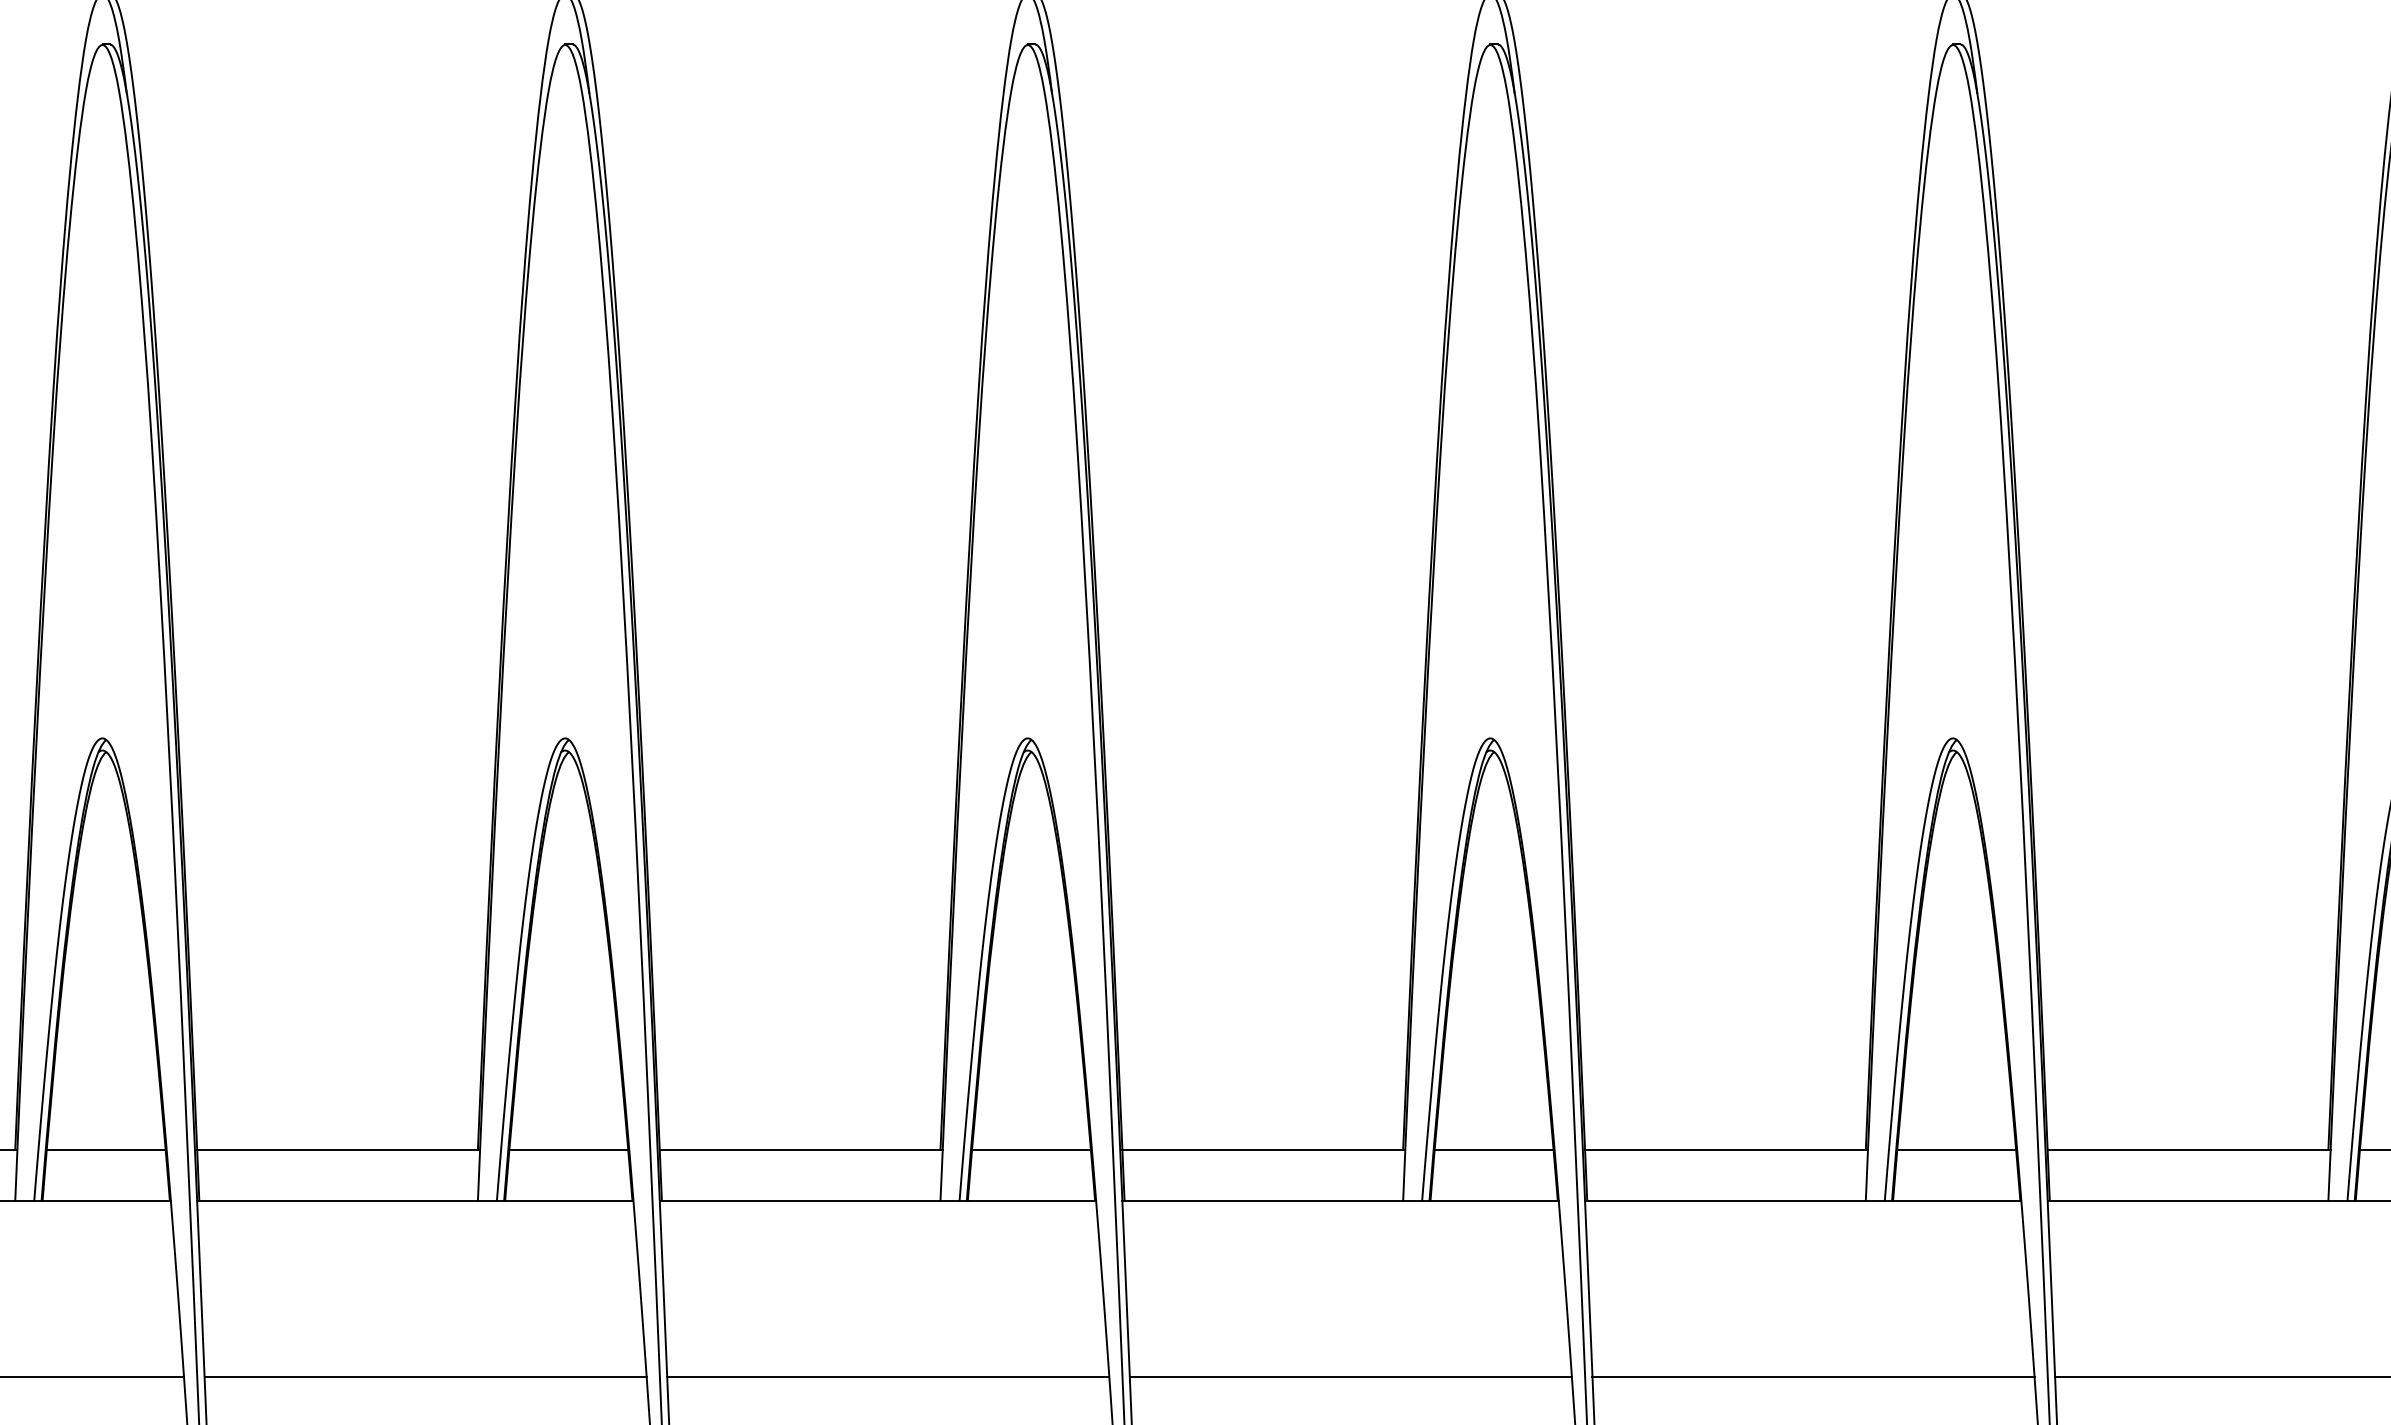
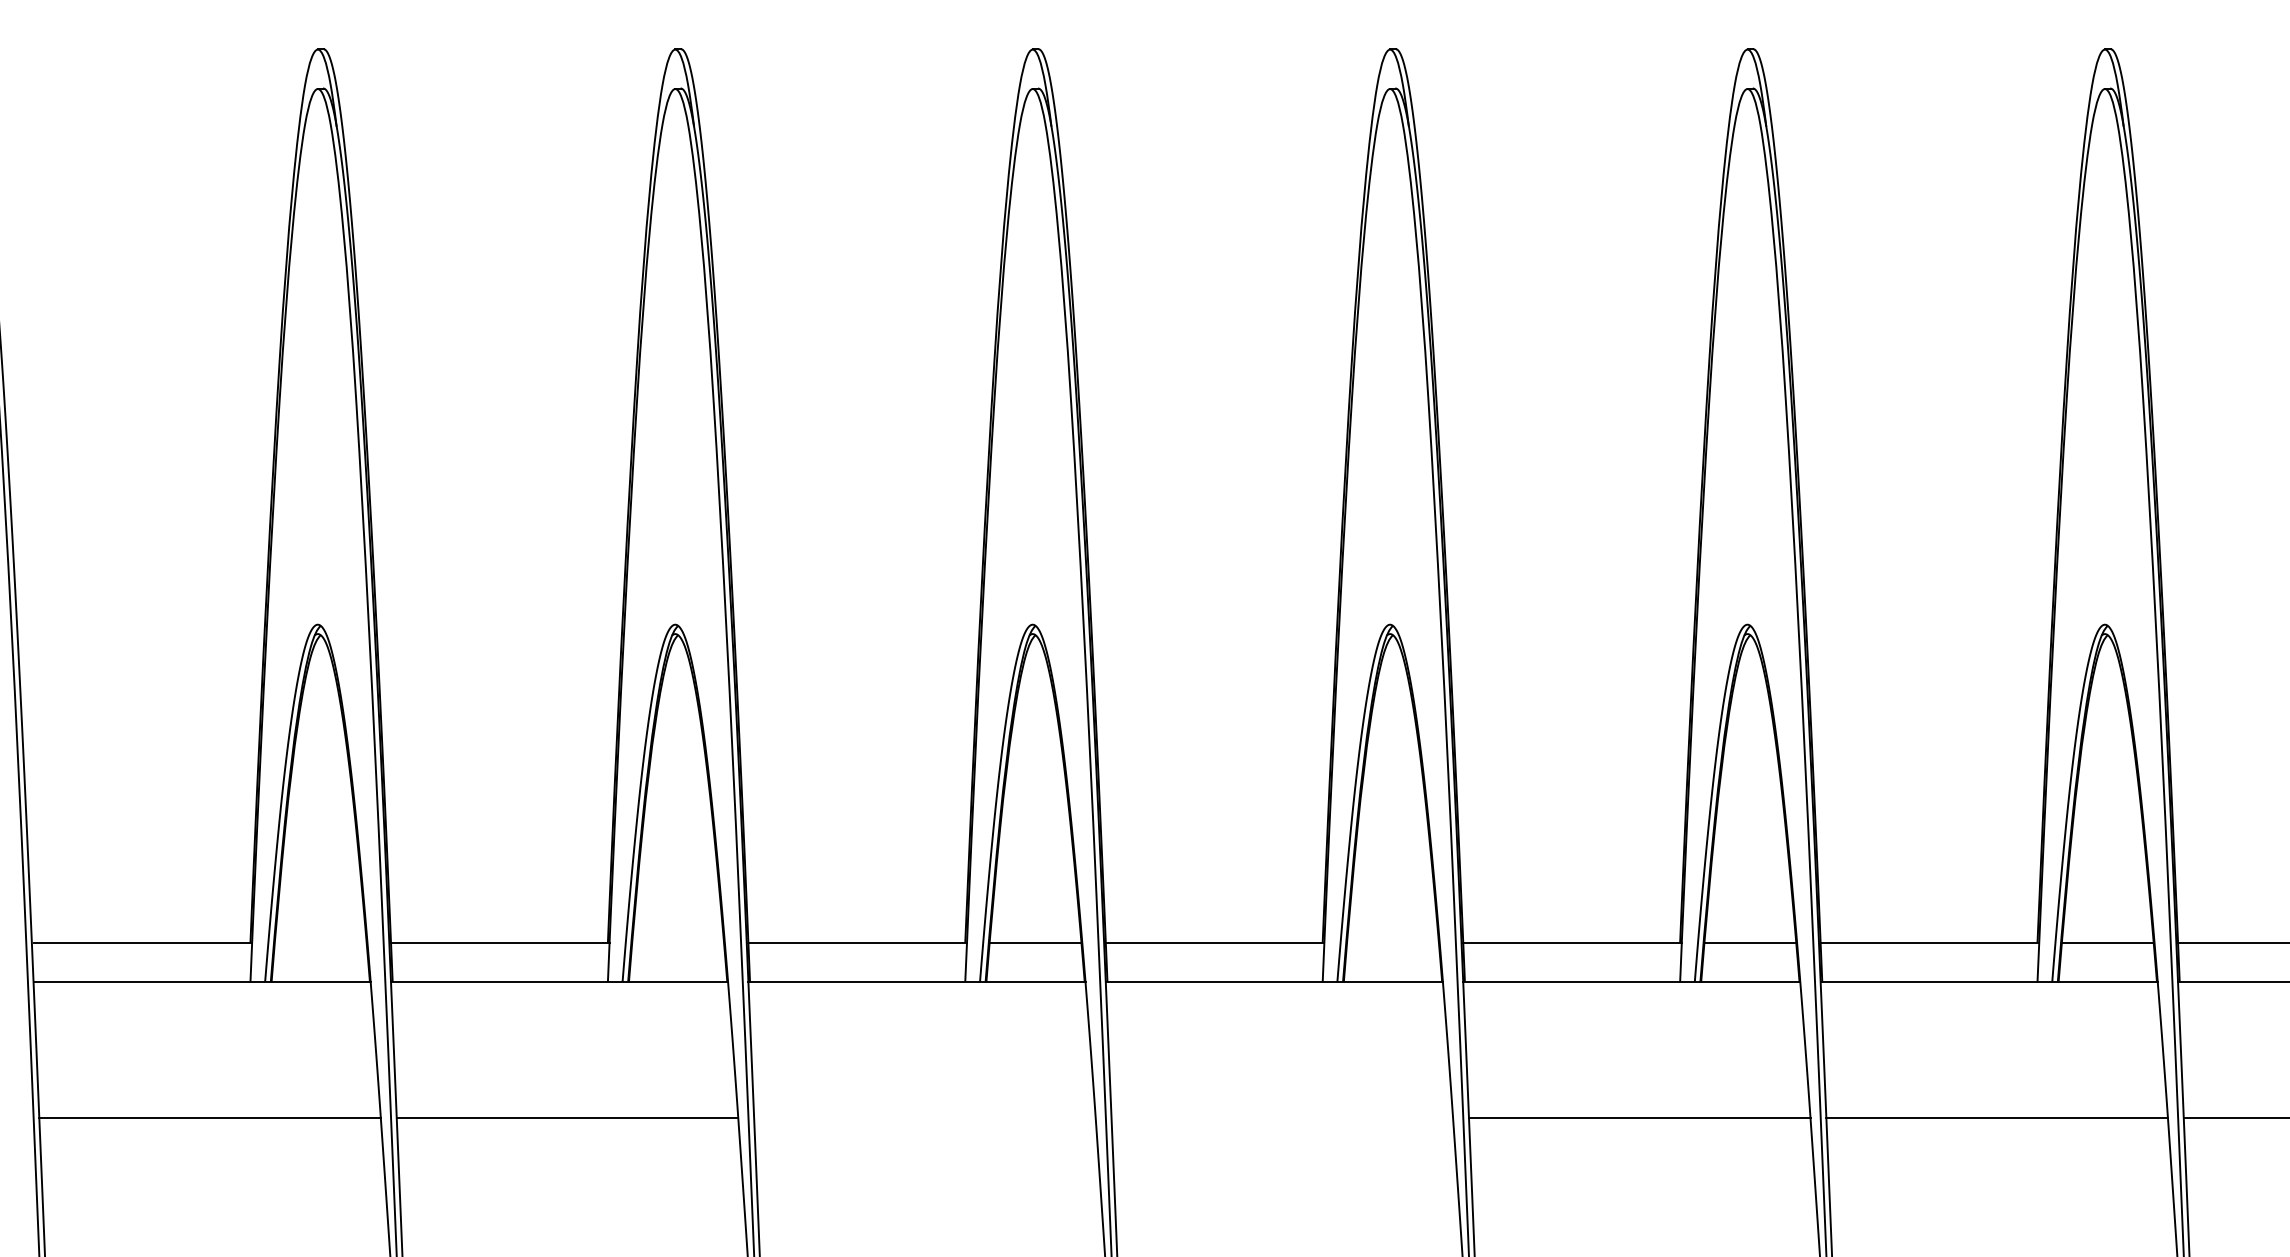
line: (105, 1149) -> (320, 942), removed
line: (569, 1149) -> (678, 942), removed
line: (1493, 1149) -> (1392, 942), removed
line: (887, 1376) -> (924, 1117), removed
line: (1351, 1376) -> (1282, 1117), removed

